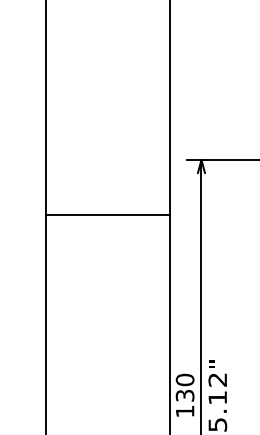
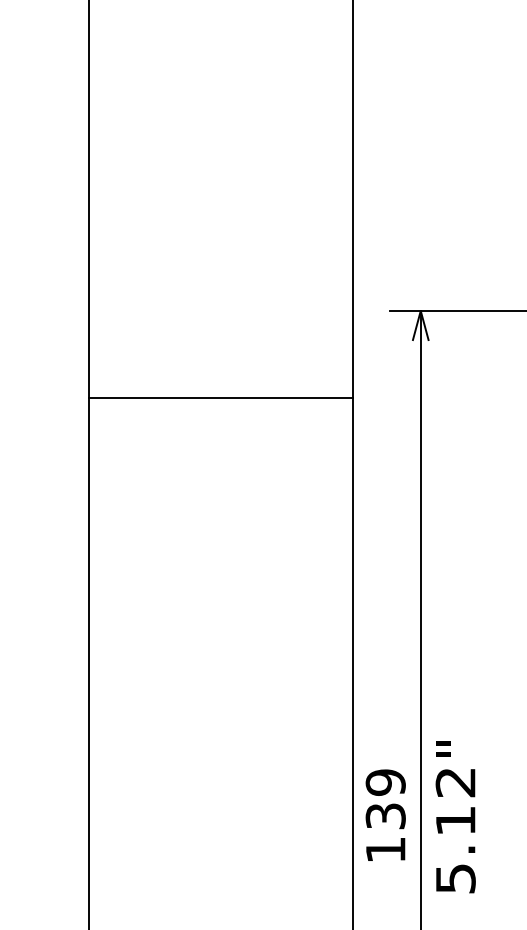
line: (107, 215) -> (219, 397), moved
text: (185, 379) -> (386, 781), 130 -> 139

